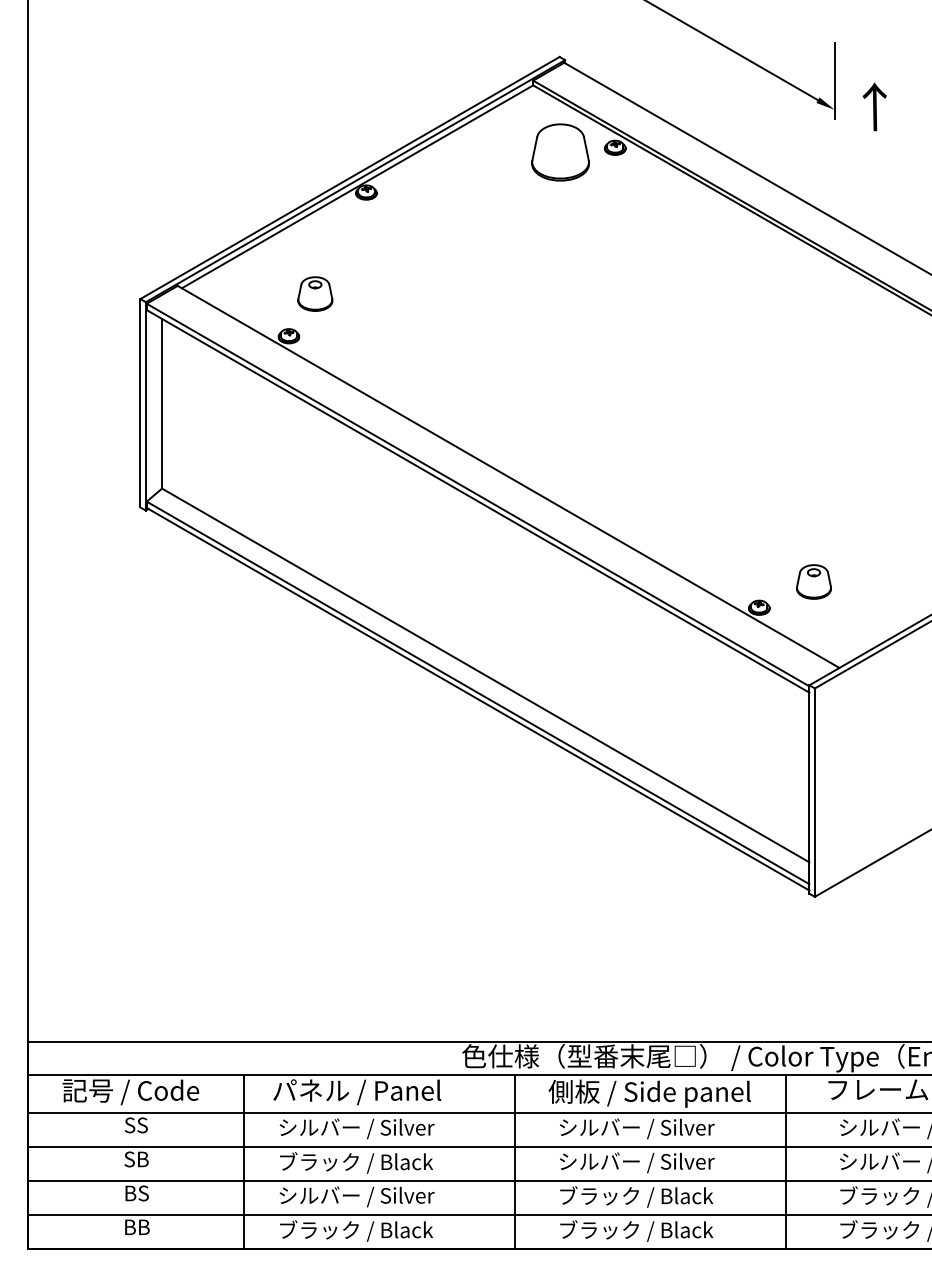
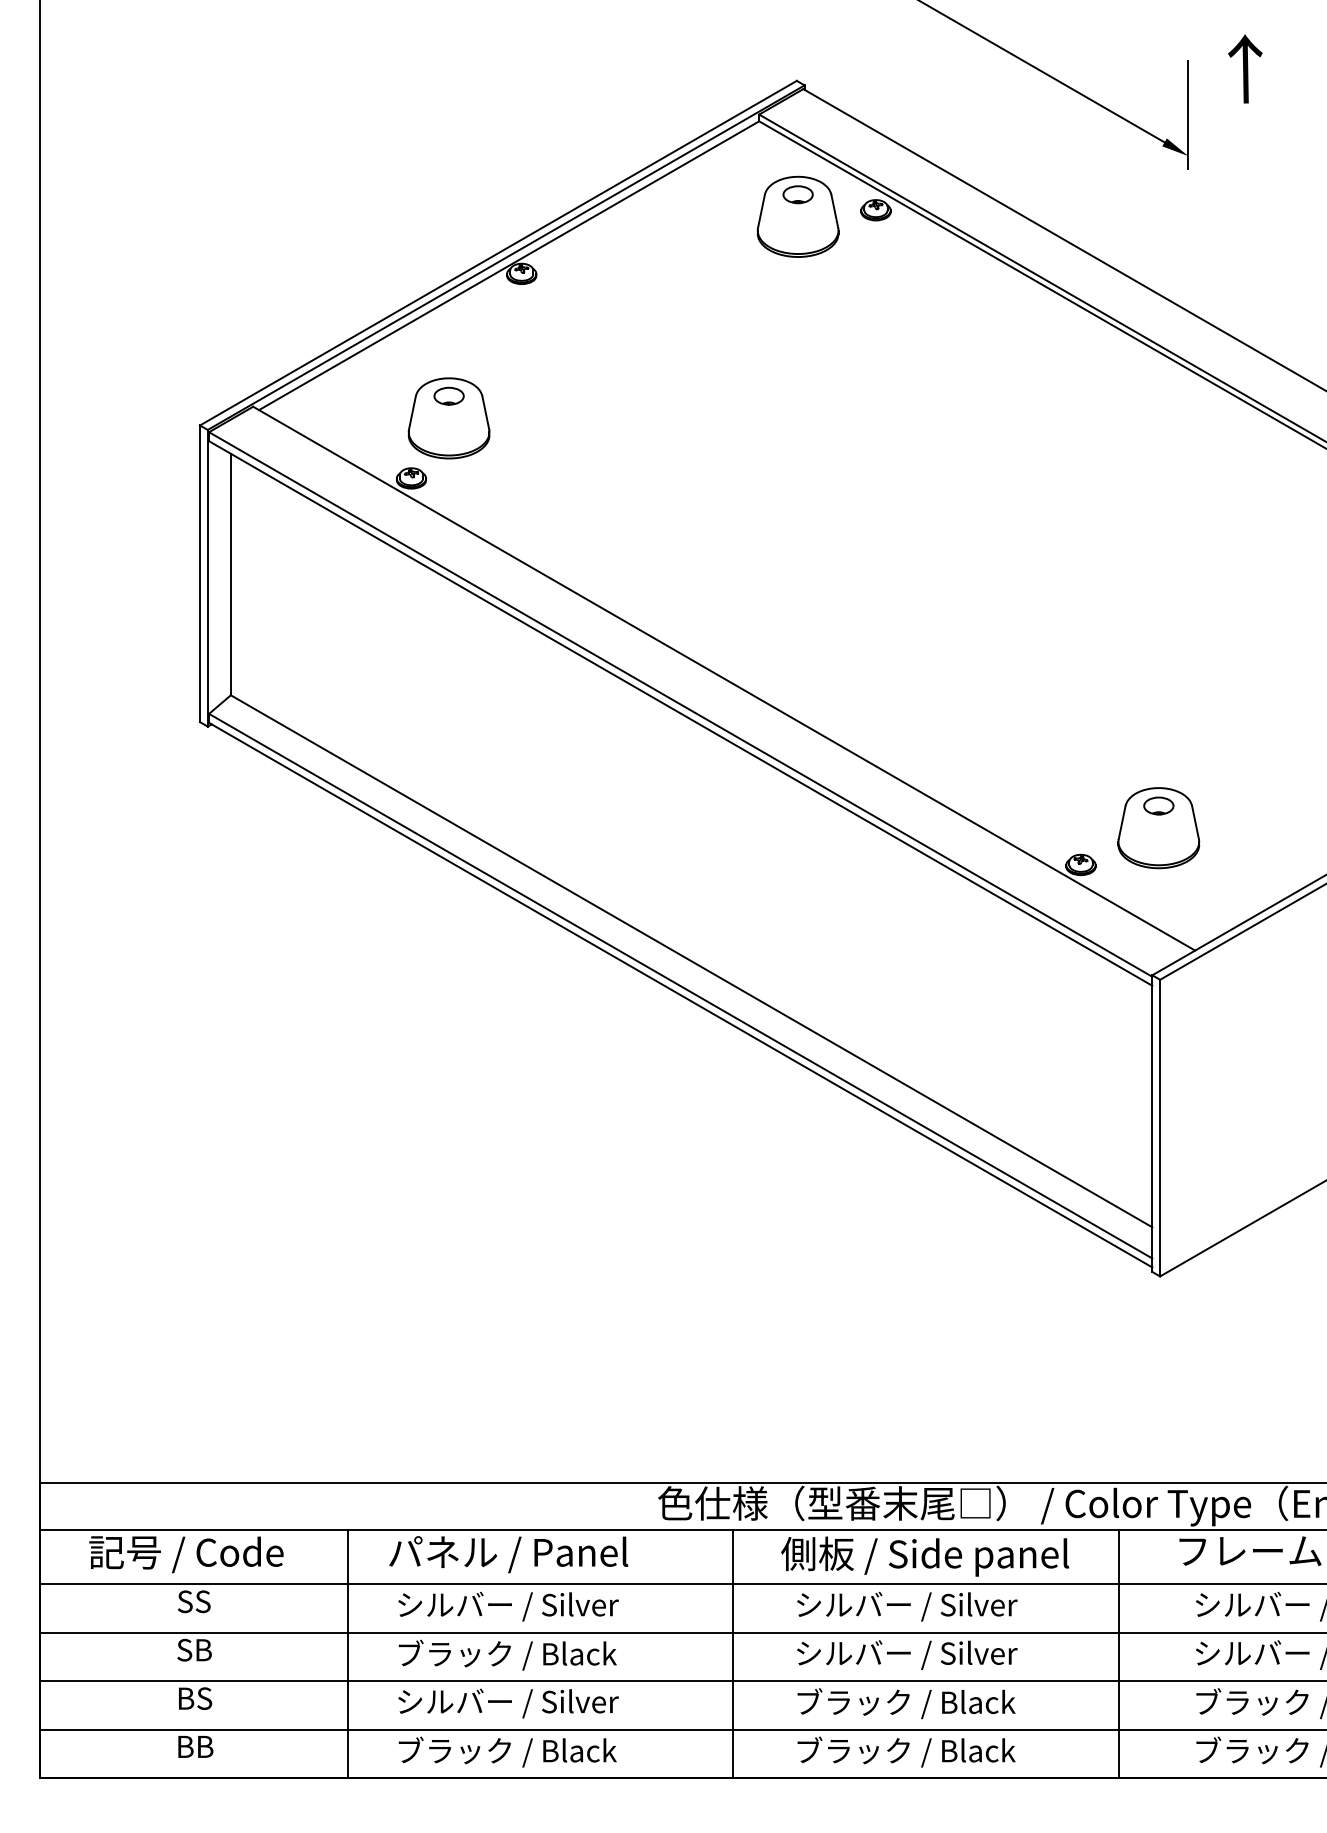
text: (874, 106) -> (1245, 68), moved
part: (560, 136) -> (797, 194), added
part: (314, 294) -> (448, 418), size x1.67
part: (813, 582) -> (1158, 828), size x1.67

